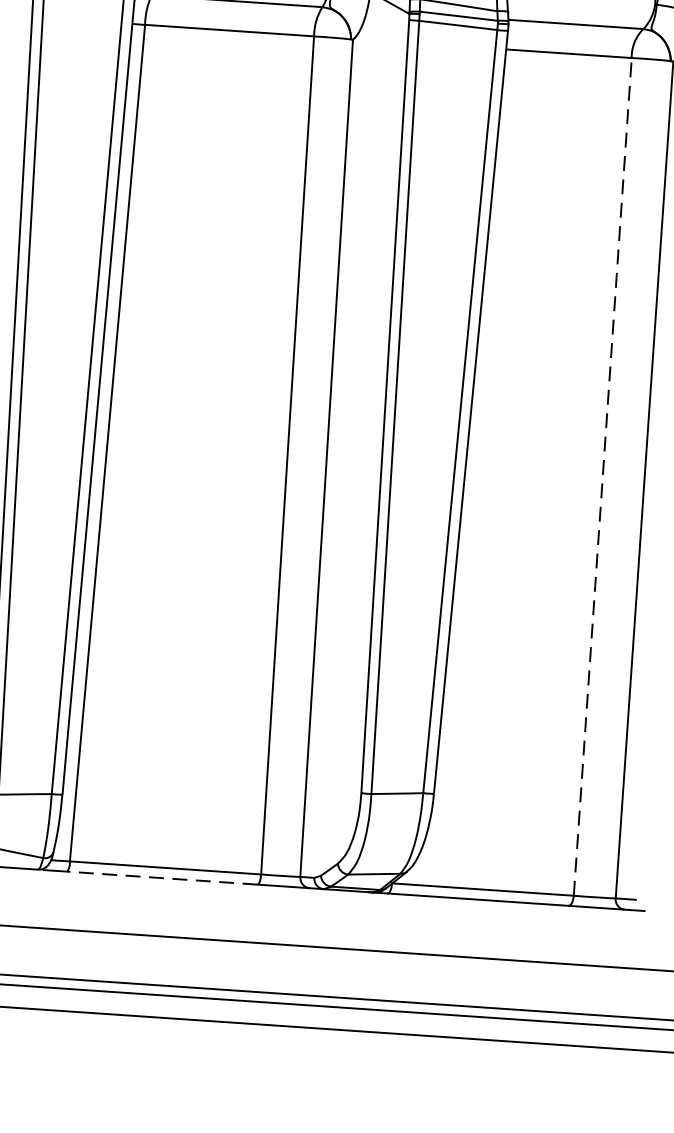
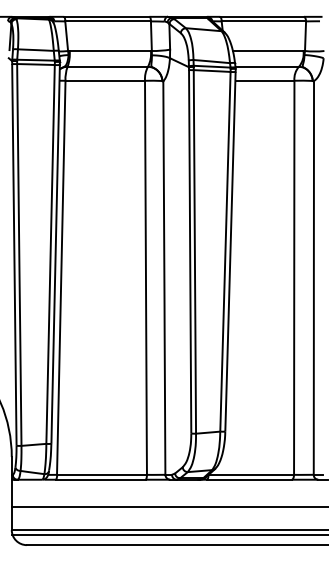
line: (603, 480) -> (294, 279), dashed -> solid
line: (161, 877) -> (100, 479), dashed -> solid

